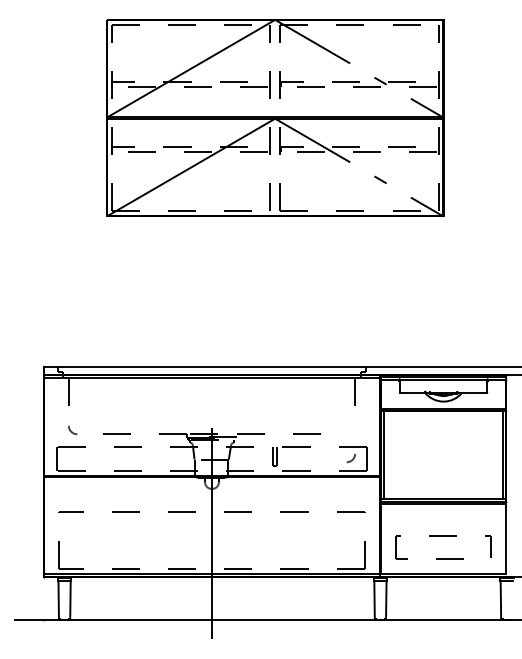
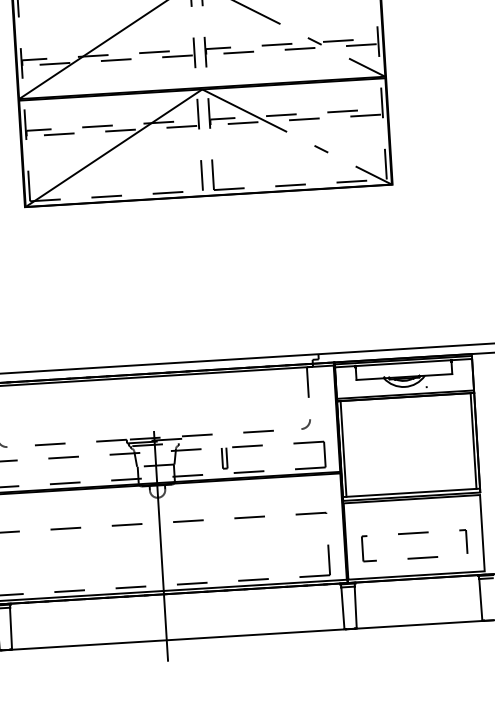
arc: (351, 459) -> (306, 425), moved

